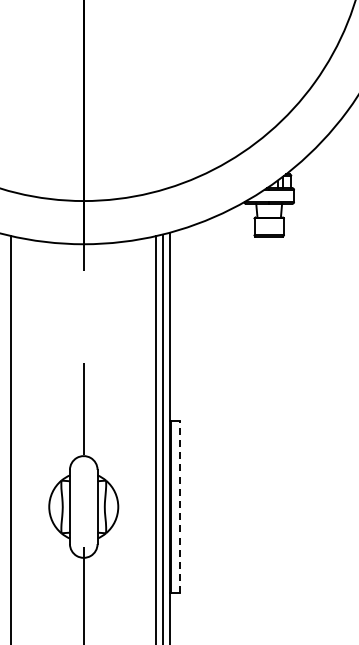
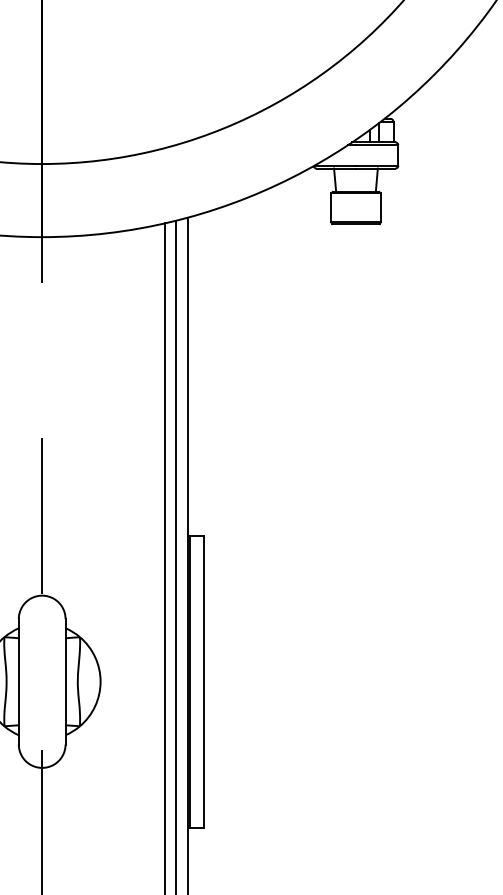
line: (179, 506) -> (204, 680), dashed -> solid

